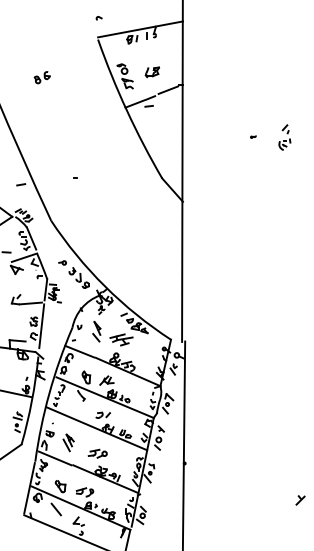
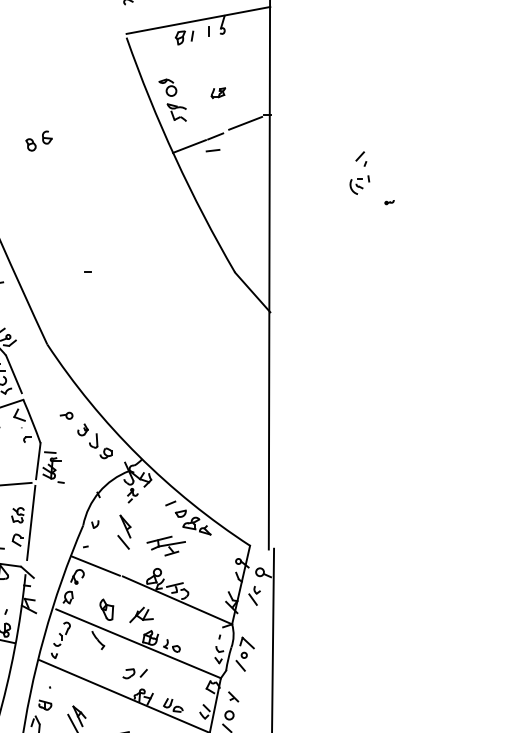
part: (151, 72) -> (217, 93), size x0.6
part: (41, 77) -> (37, 140), moved
part: (284, 137) -> (359, 172), moved

